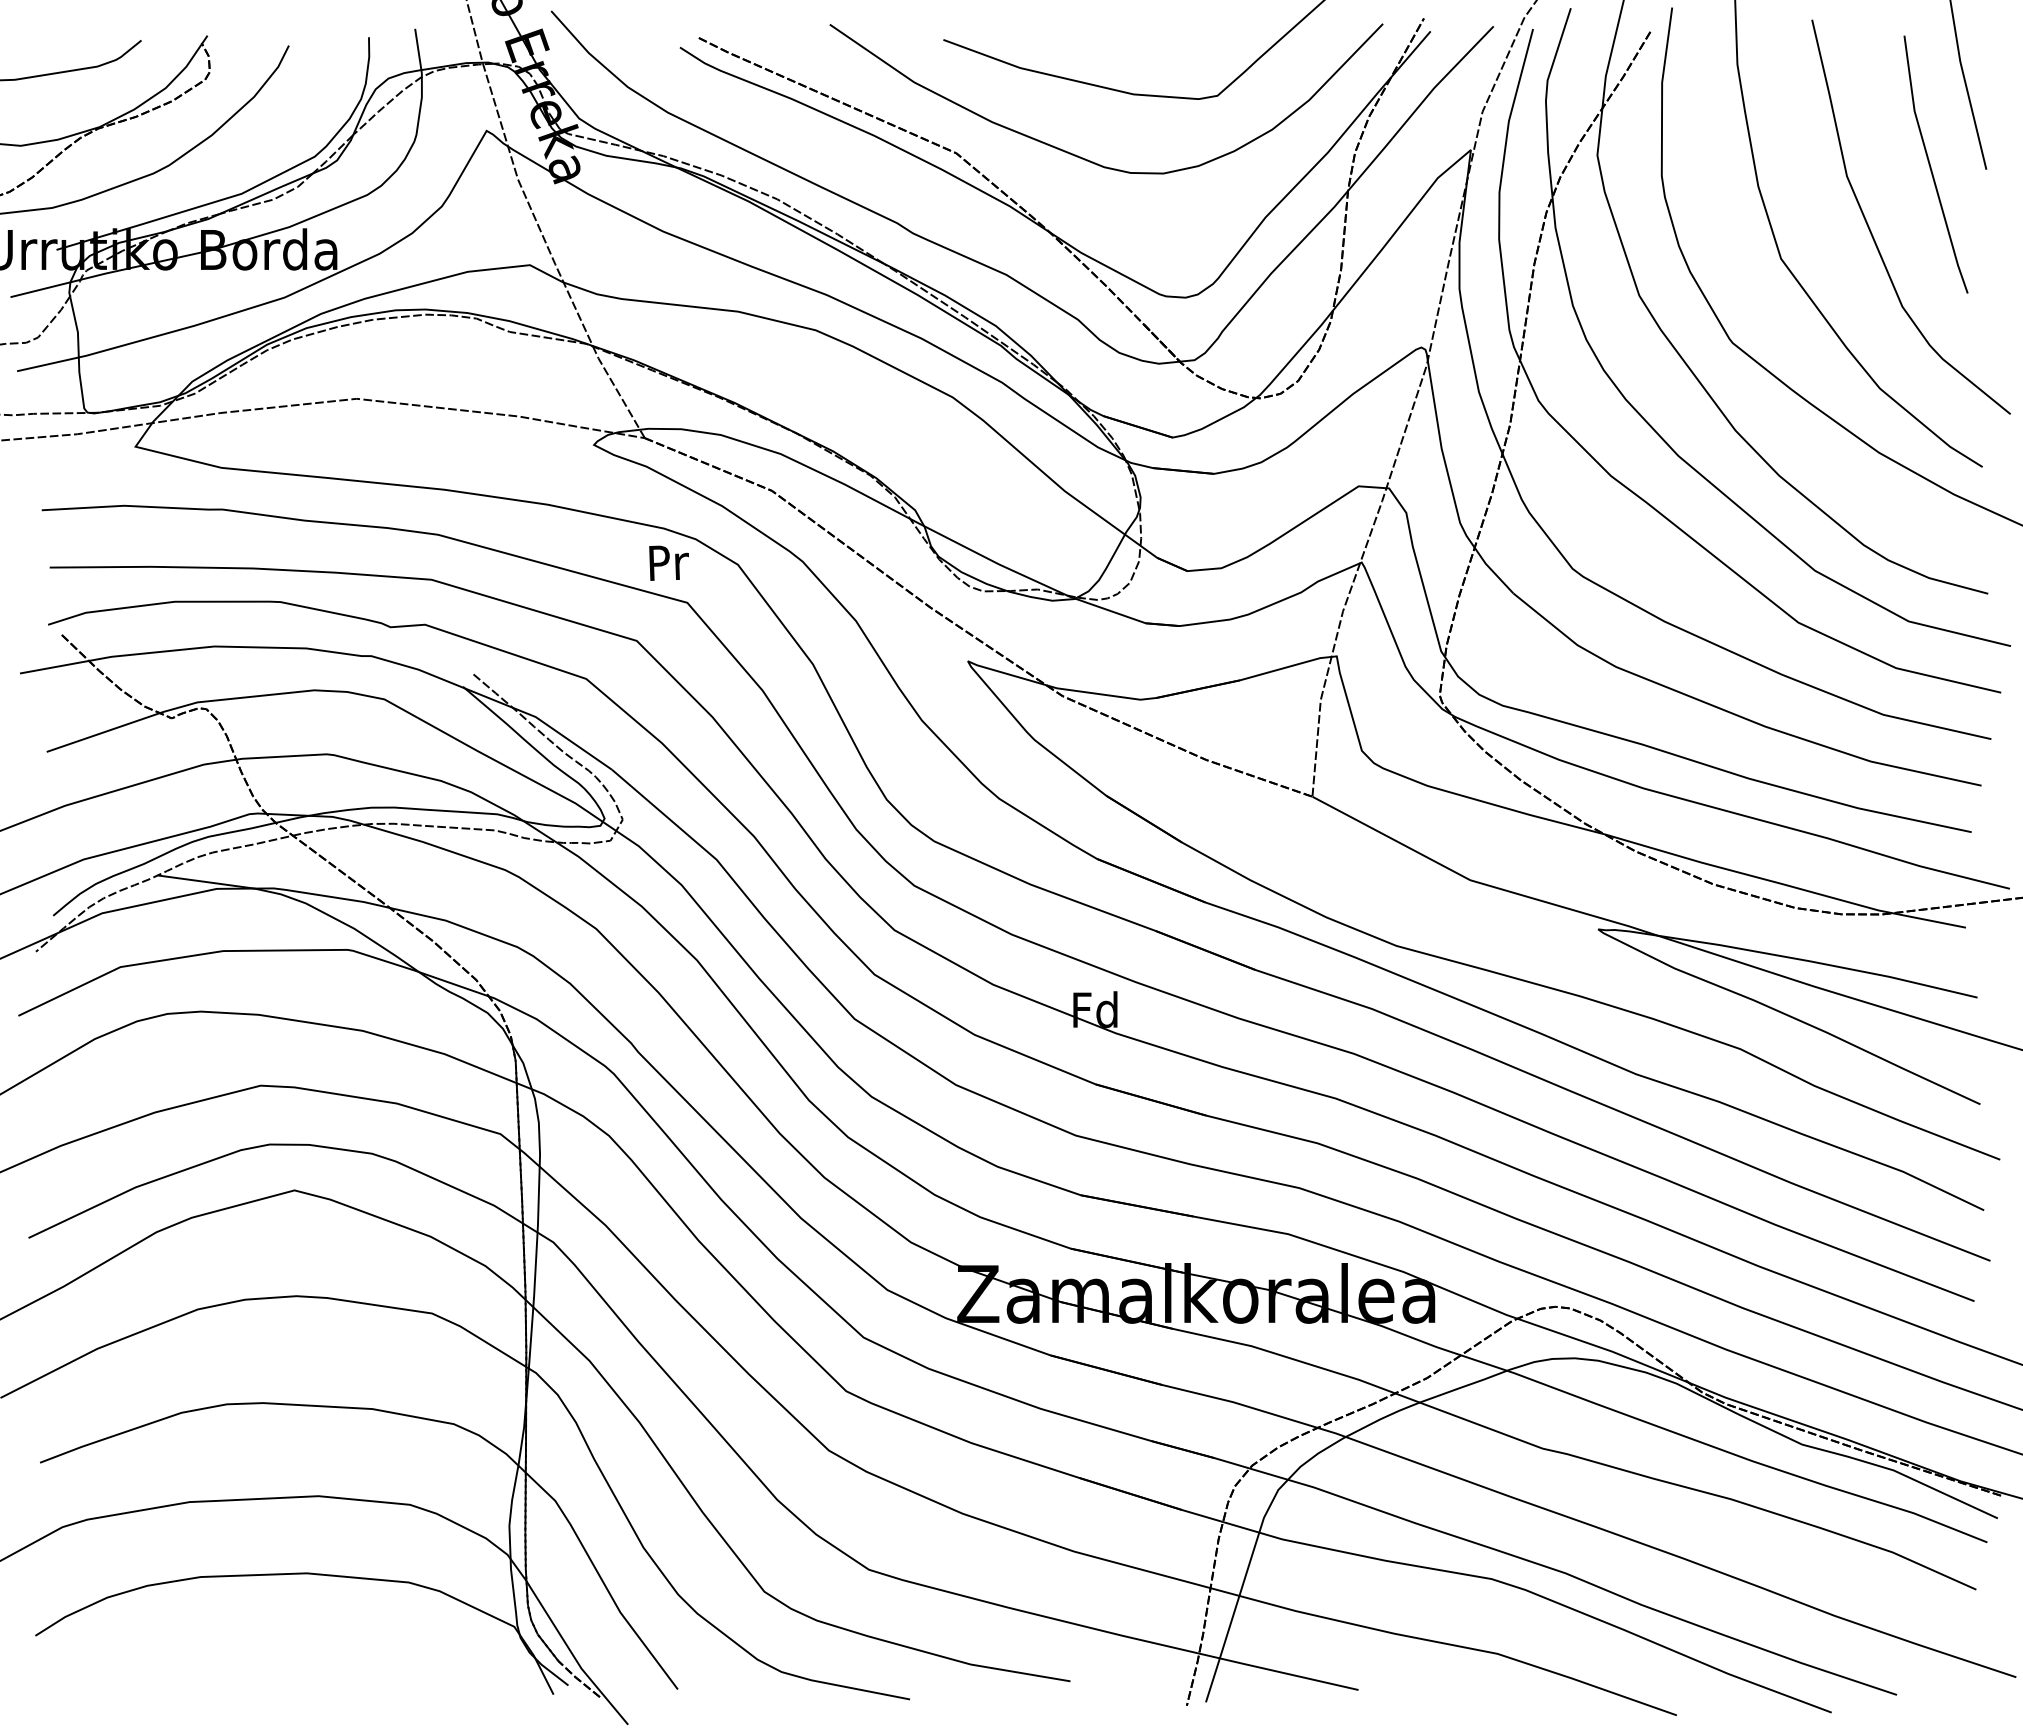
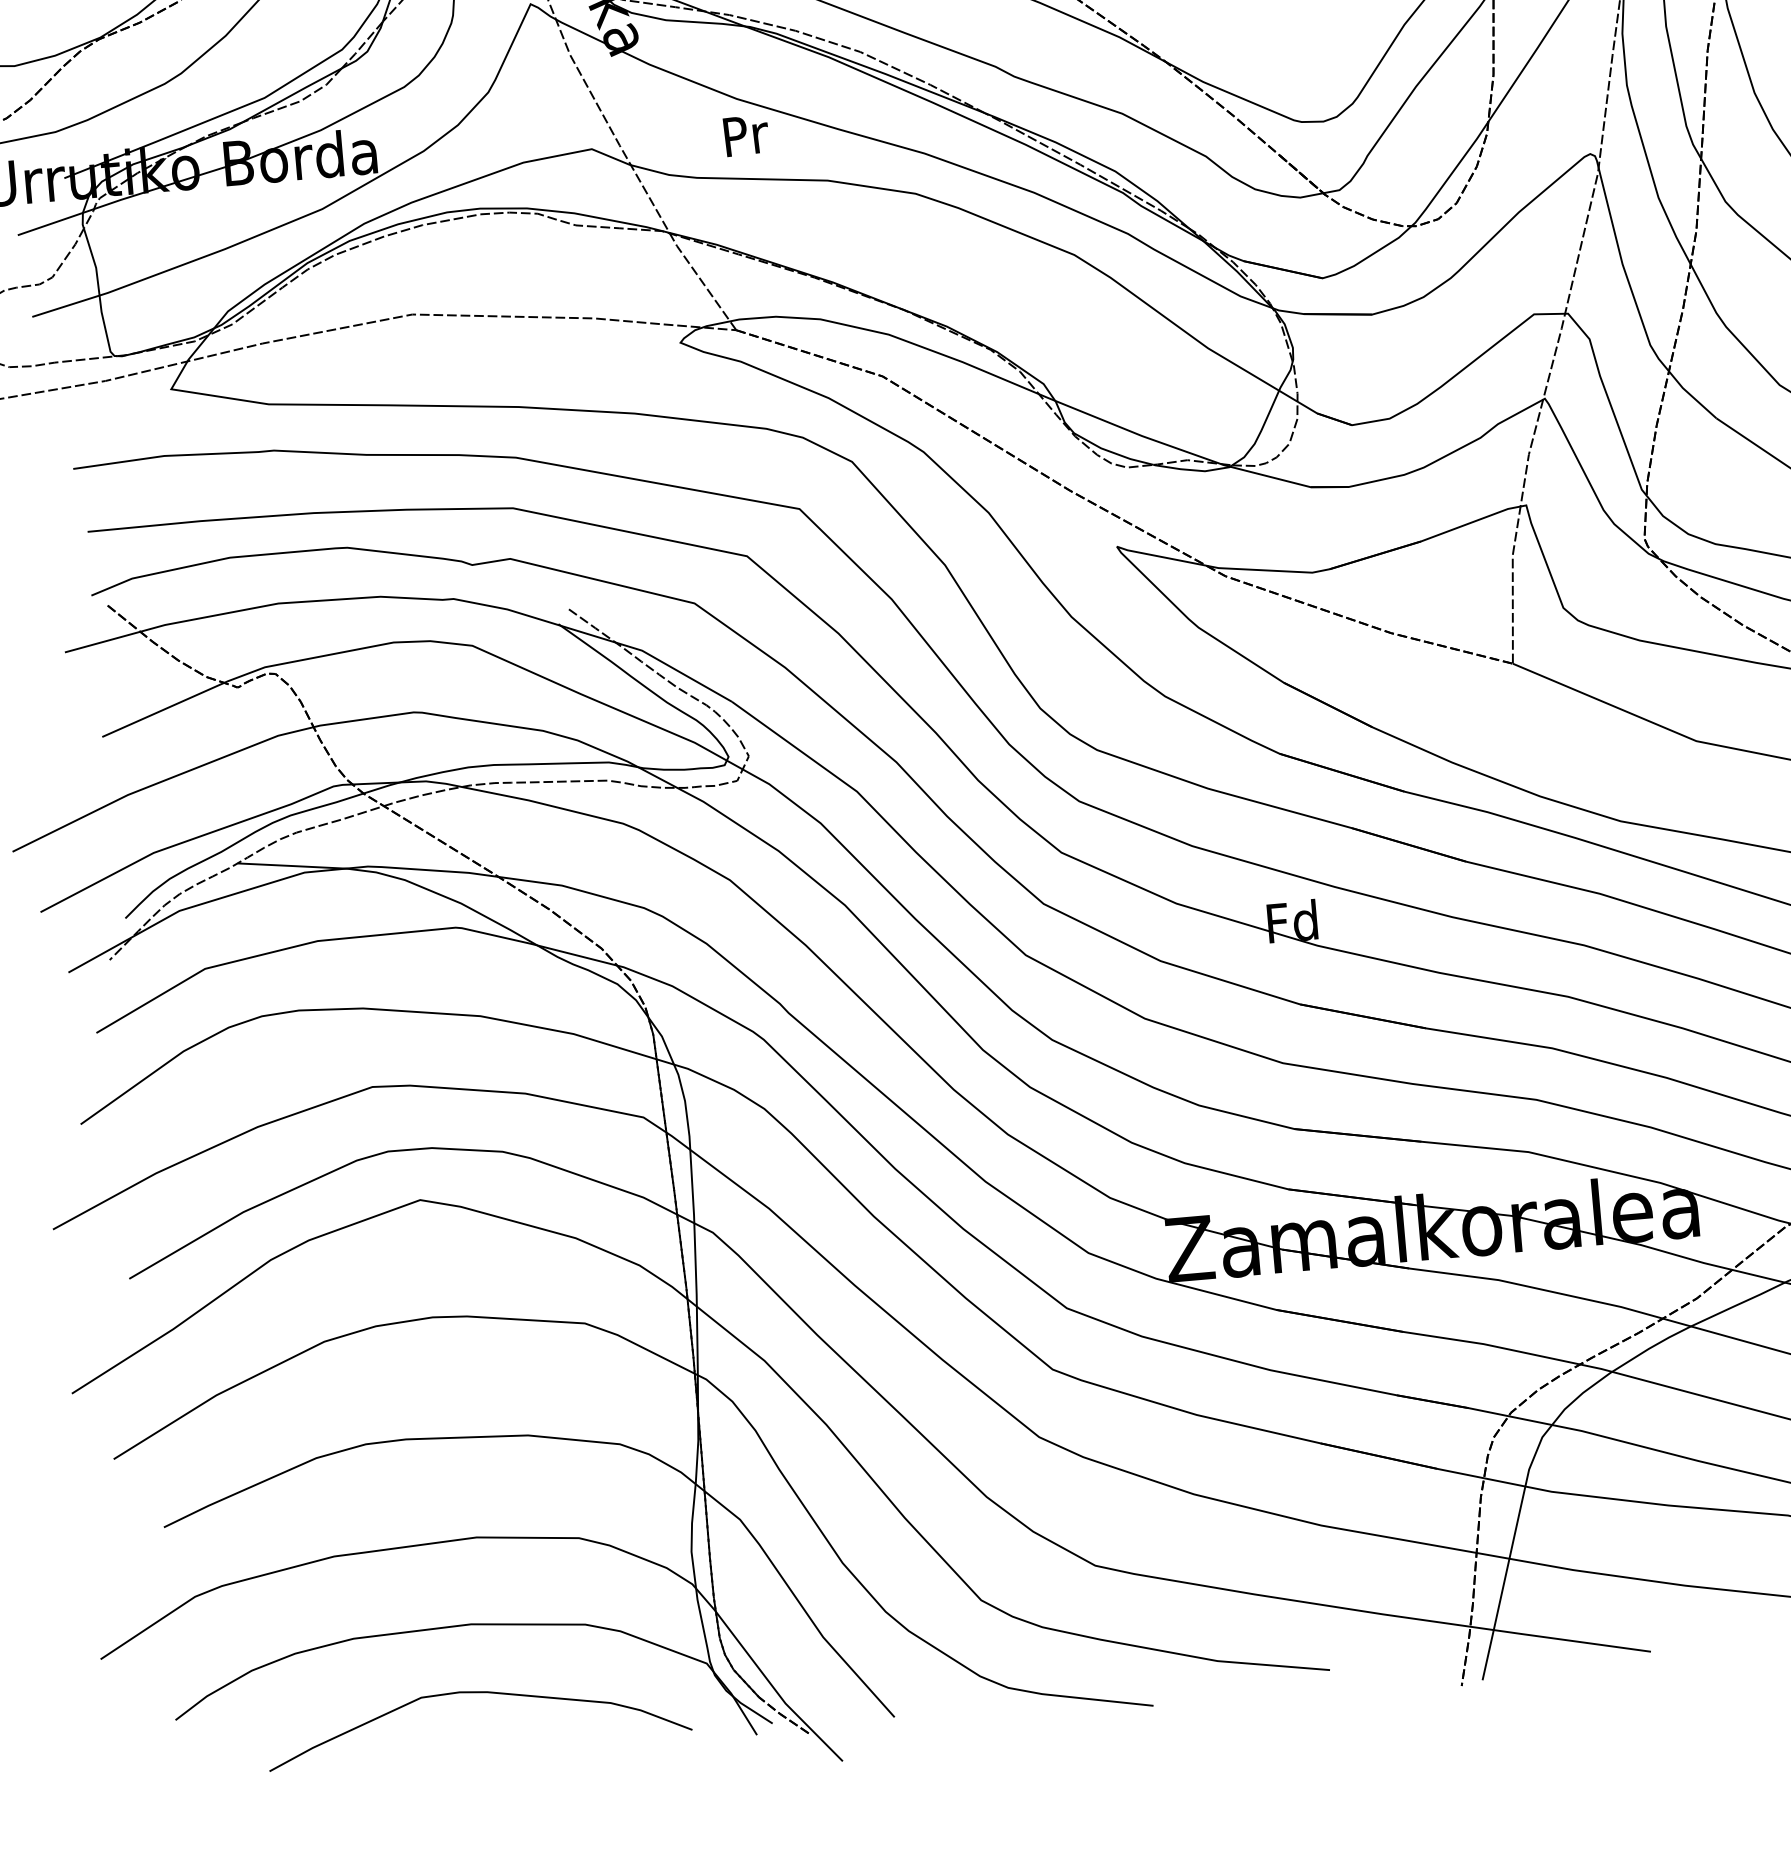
text: (668, 562) -> (745, 134), moved
curve: (305, 1635) -> (475, 1693), added

